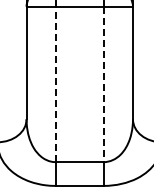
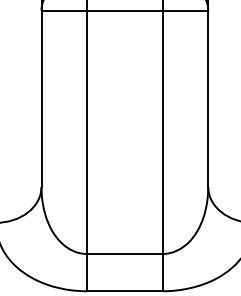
line: (55, 84) -> (86, 132), dashed -> solid
line: (103, 84) -> (162, 132), dashed -> solid

